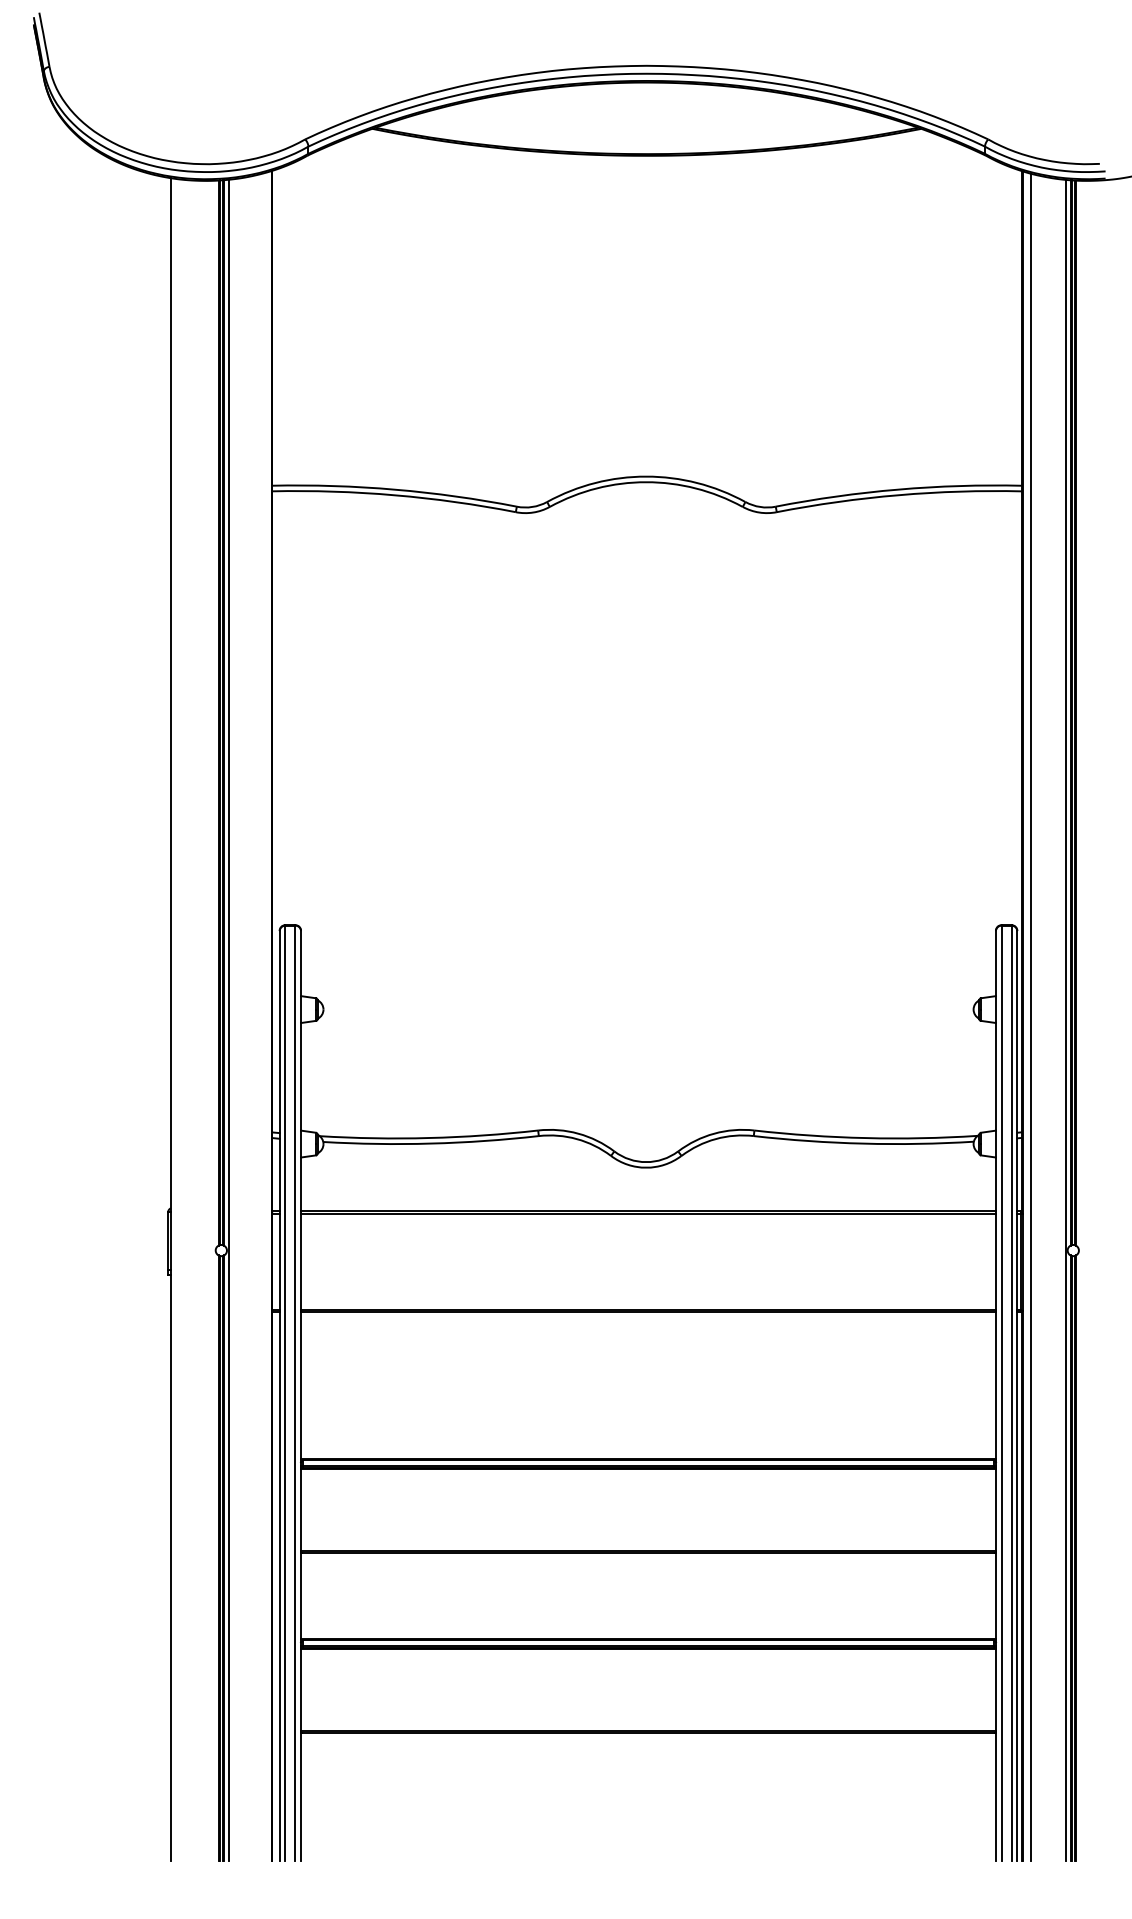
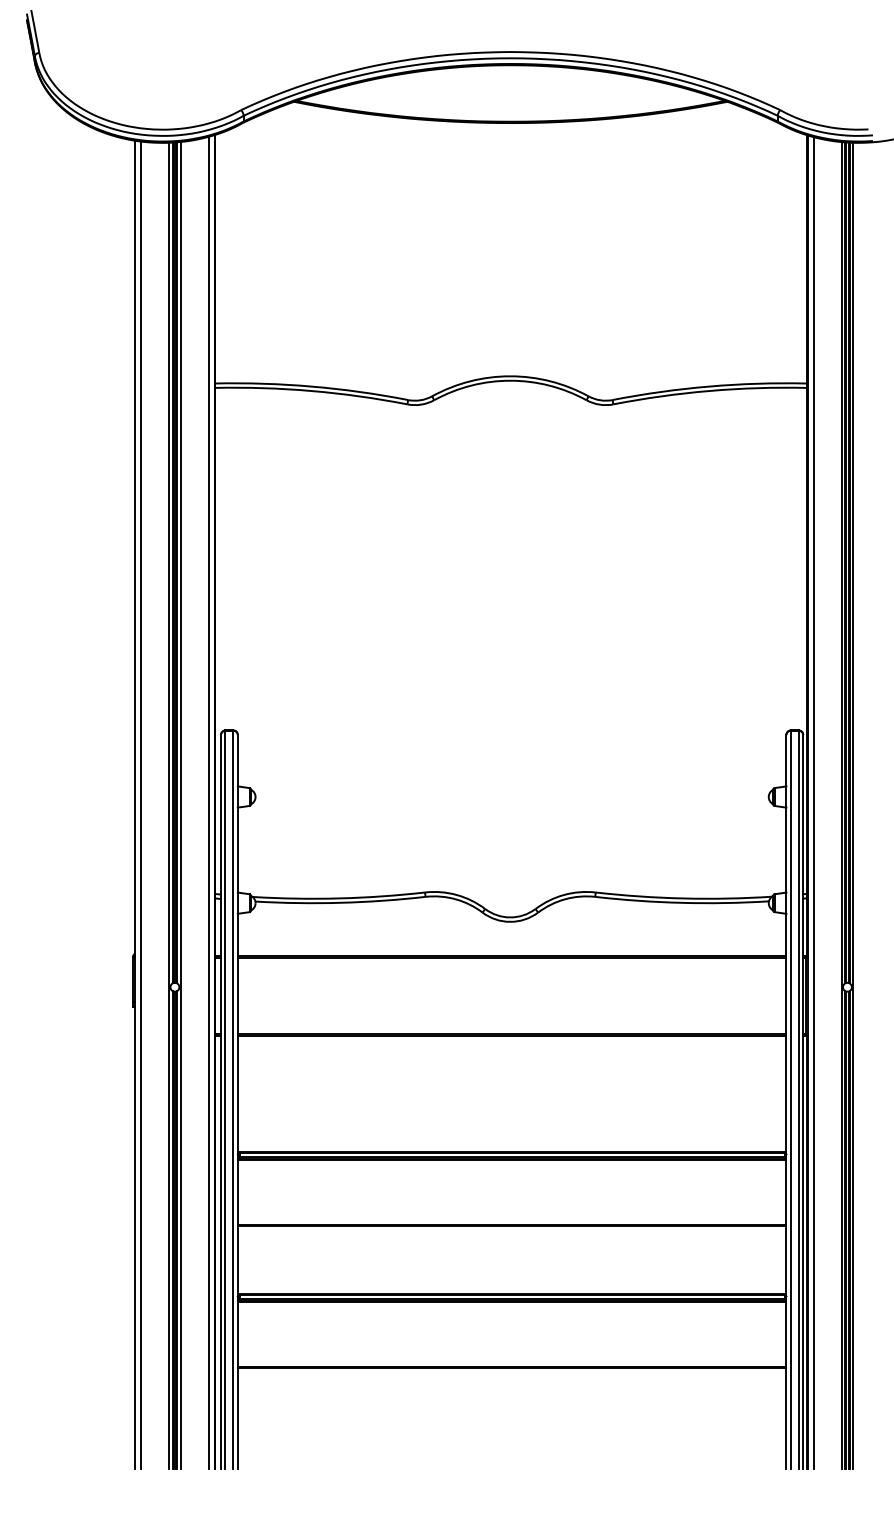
line: (263, 1017) -> (208, 803), added
line: (178, 1020) -> (141, 805), added
line: (214, 1020) -> (169, 805), added
line: (1080, 1020) -> (853, 805), added

